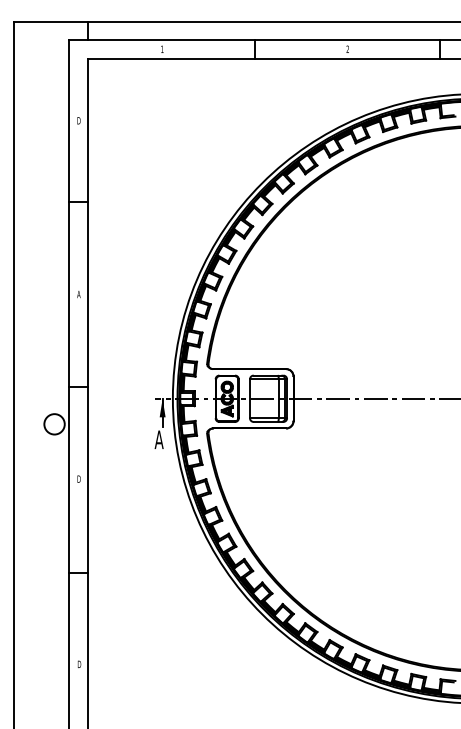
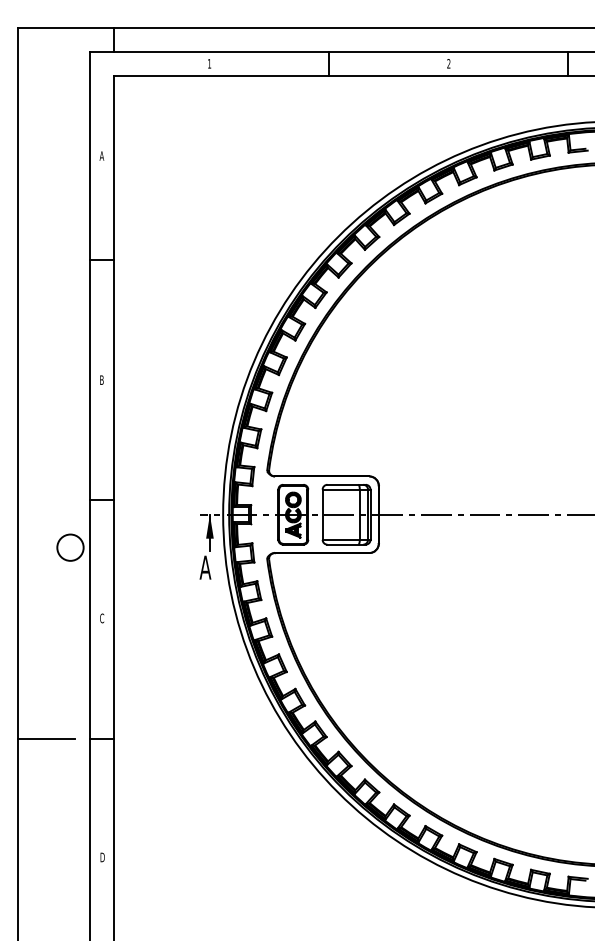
text: (78, 120) -> (101, 155), D -> A
text: (78, 293) -> (101, 379), A -> B
text: (79, 479) -> (102, 618), D -> C
line: (35, 572) -> (46, 739), added

